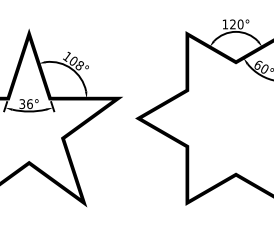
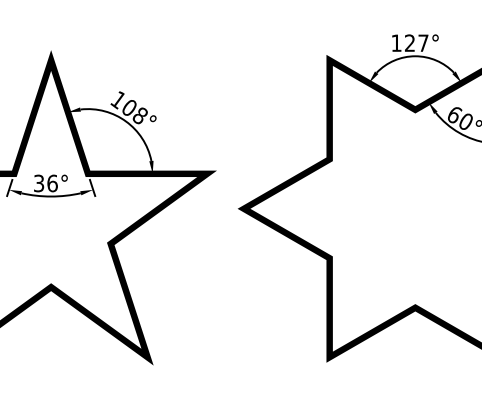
text: (240, 24) -> (423, 43), 120° -> 127°

